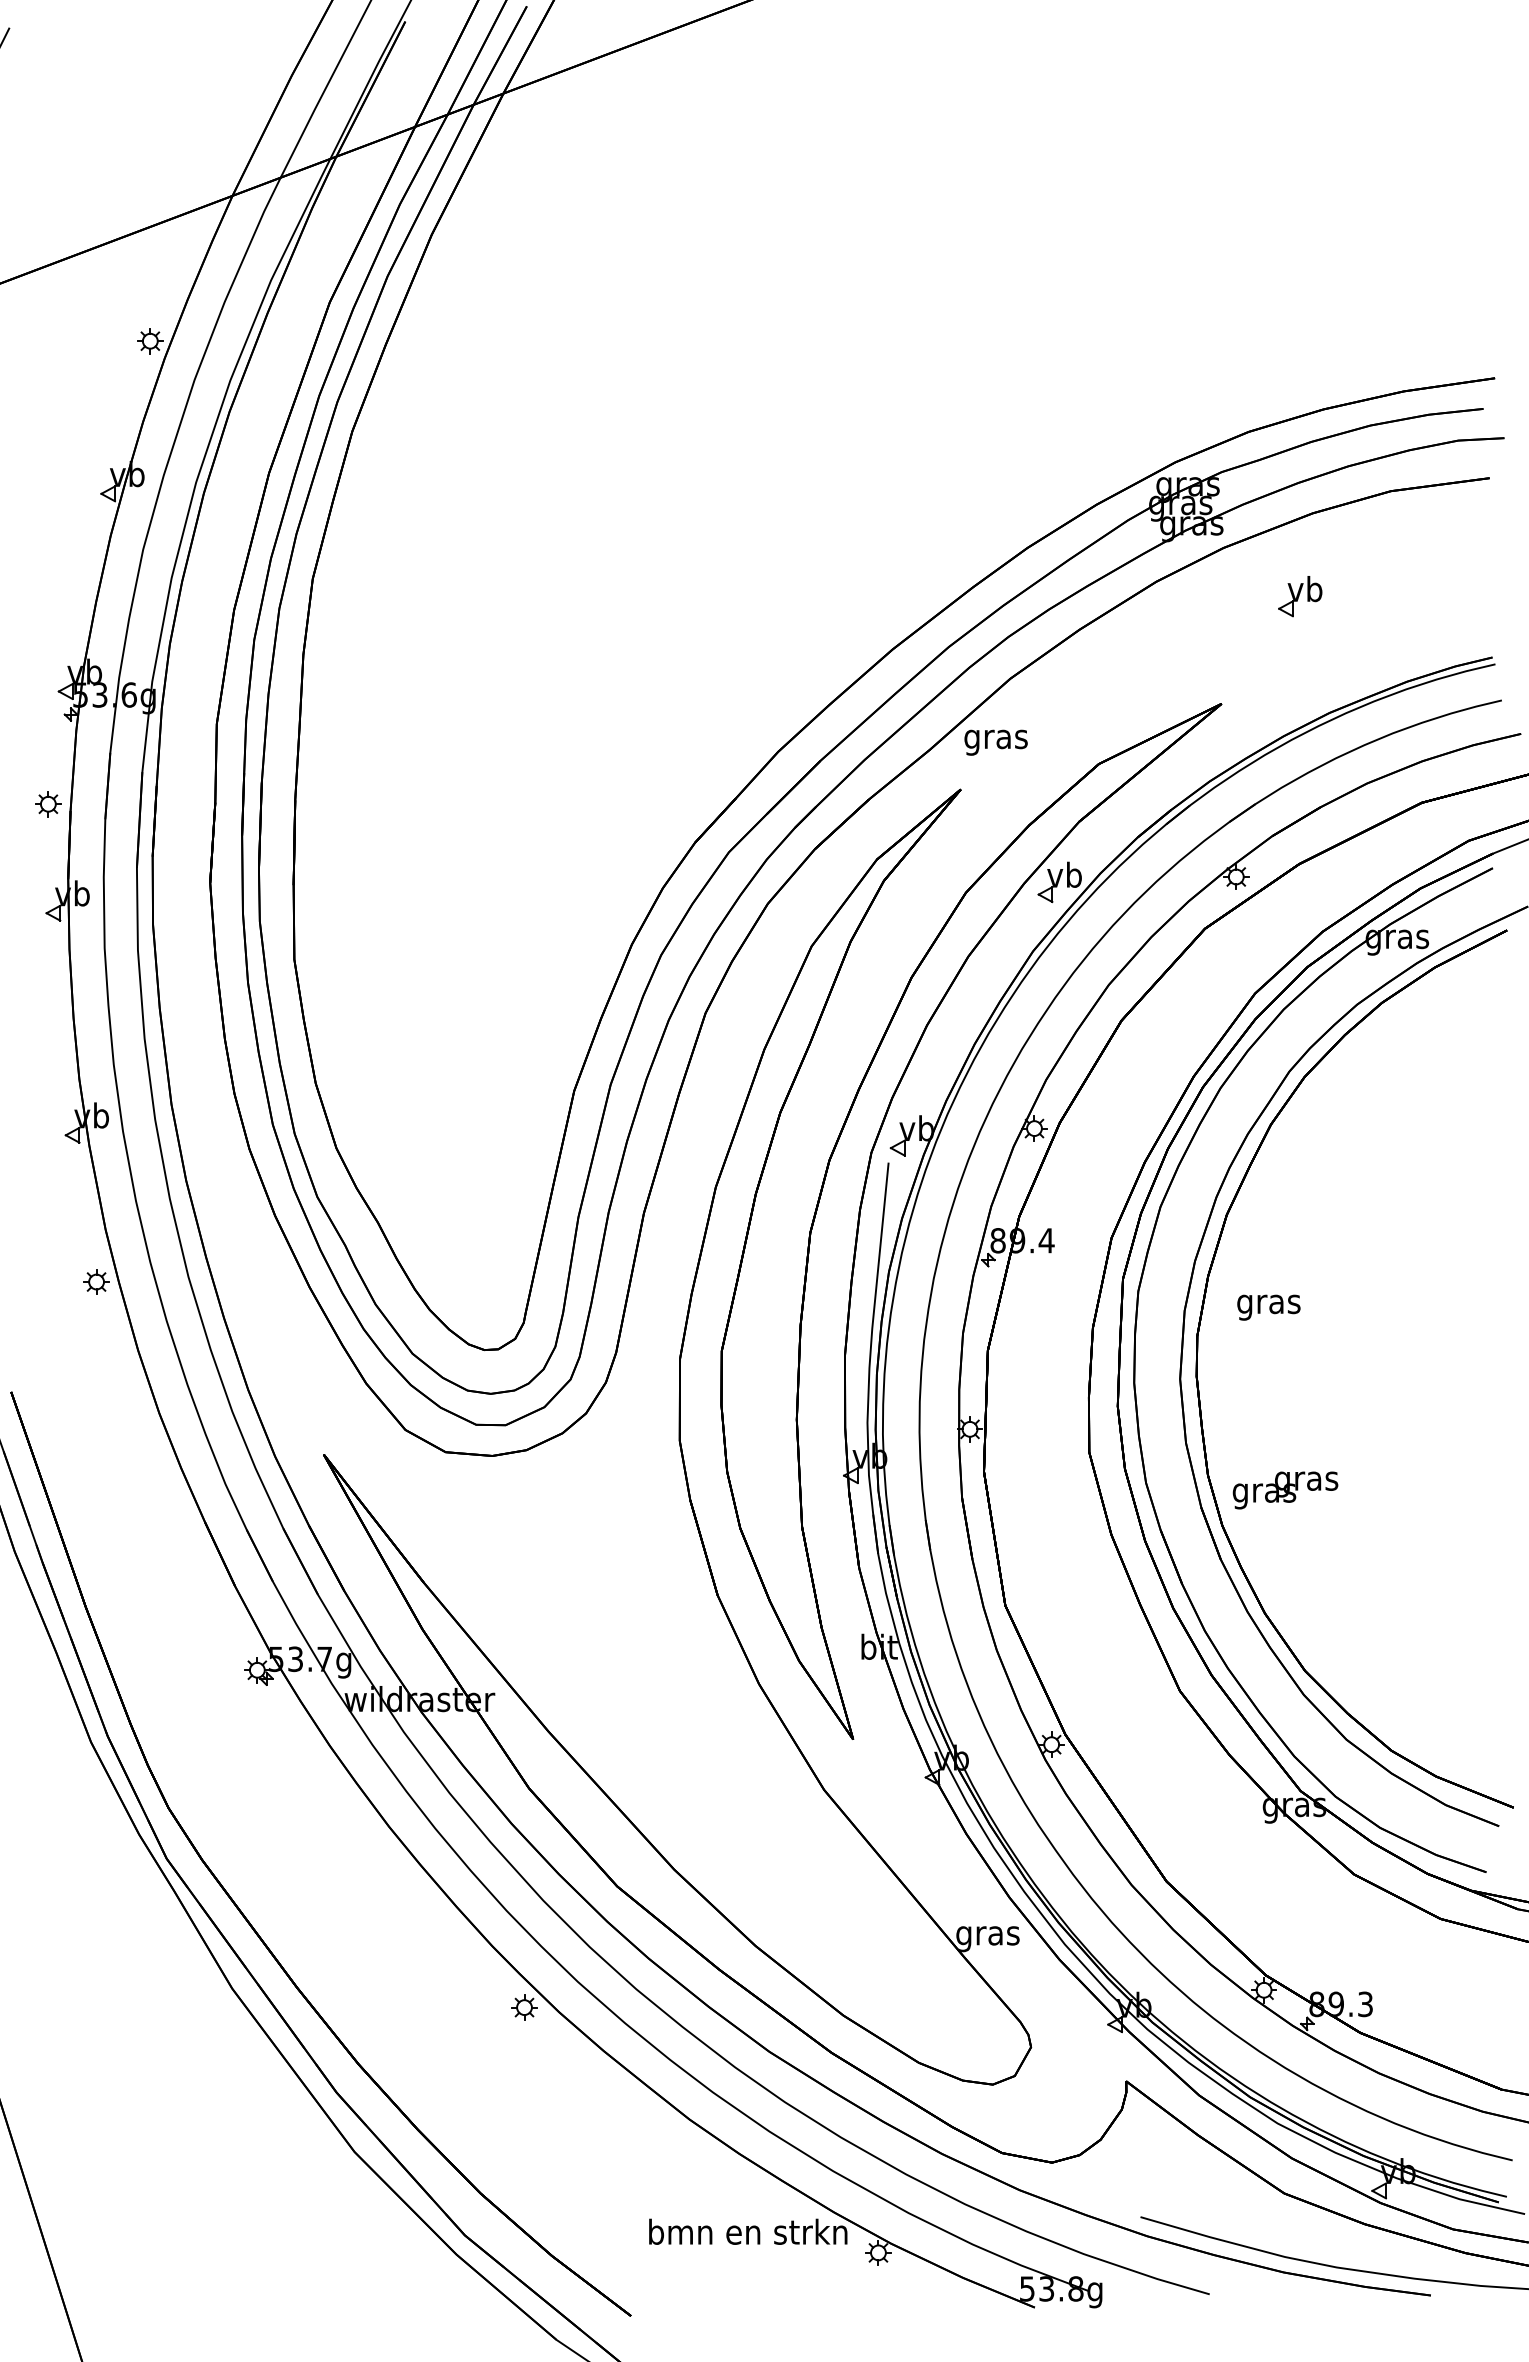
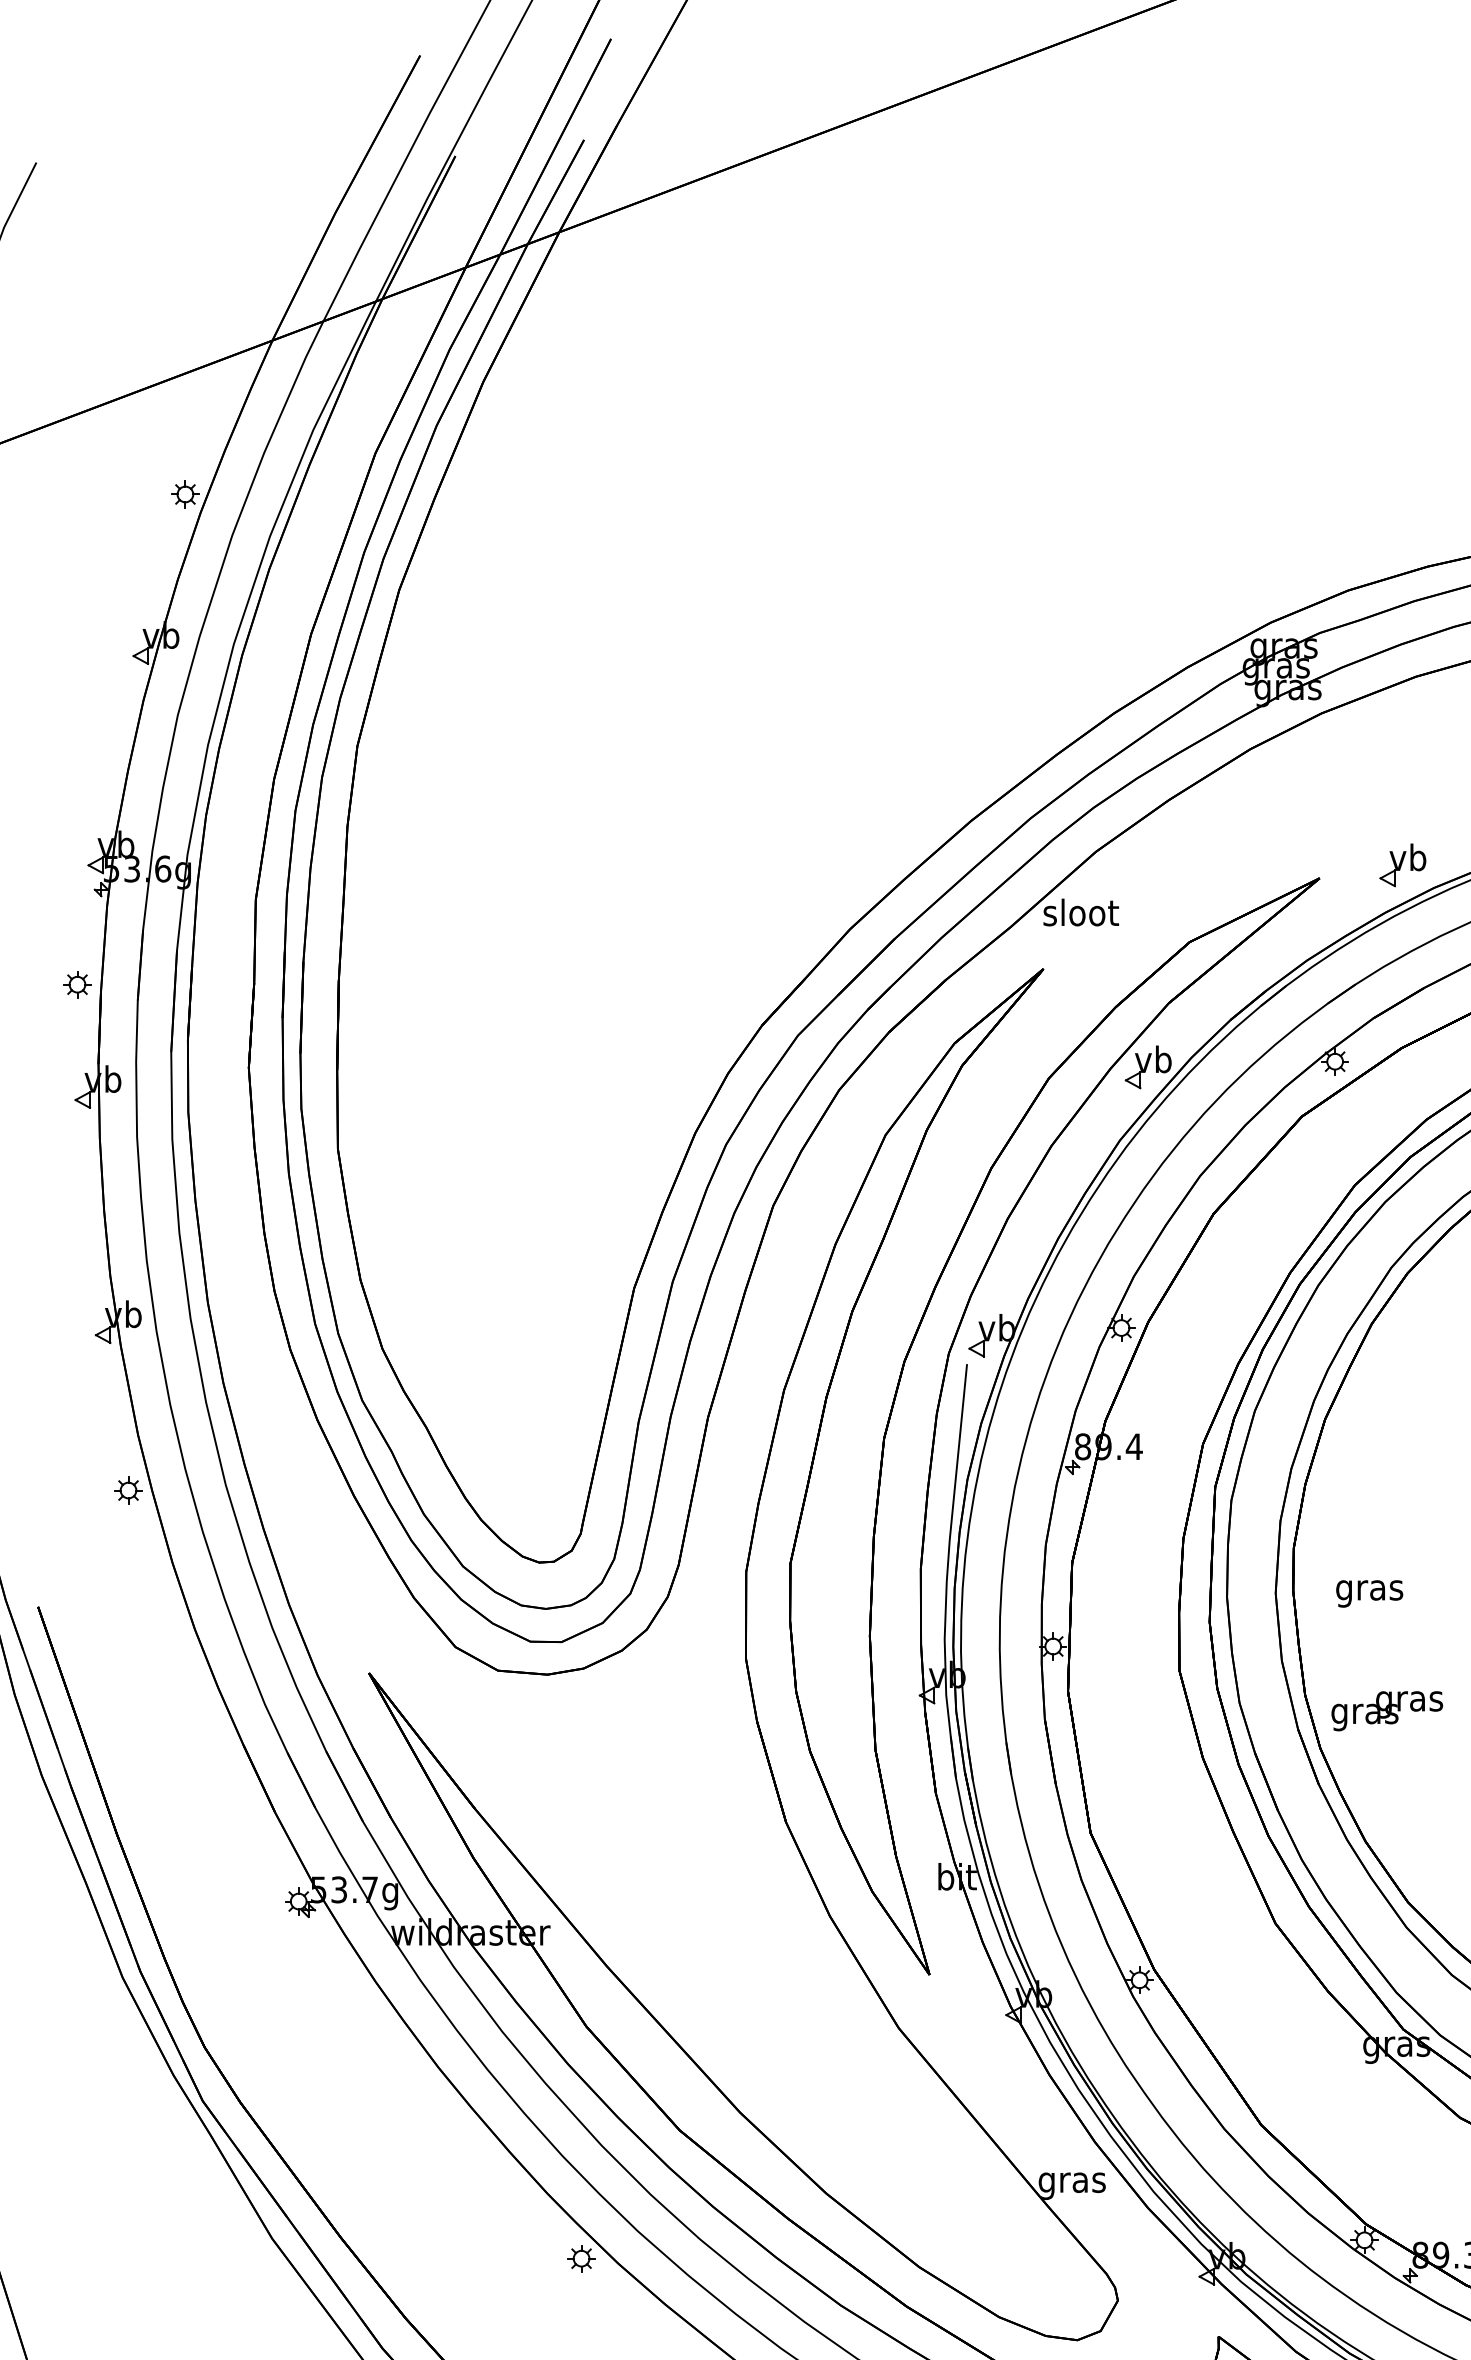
part: (1300, 596) -> (1403, 865), moved
text: (996, 739) -> (1081, 916), gras -> sloot
text: (1268, 1307) -> (1369, 1593), moved

